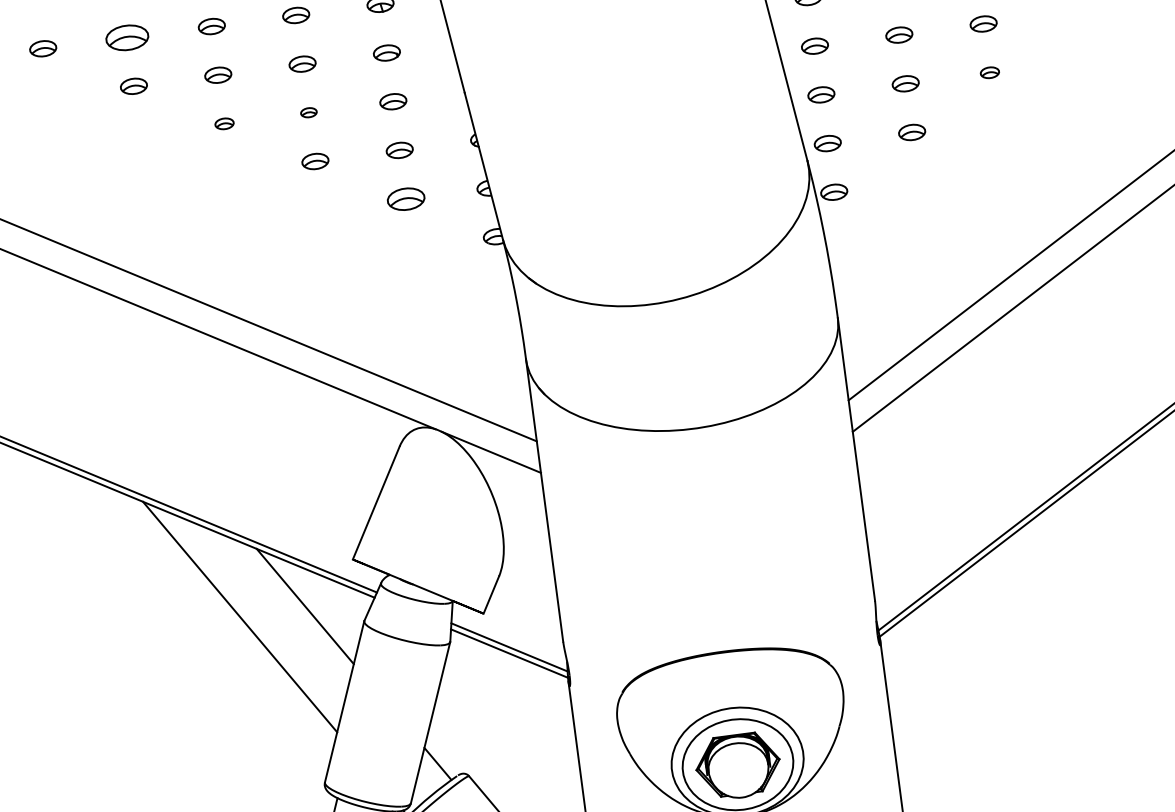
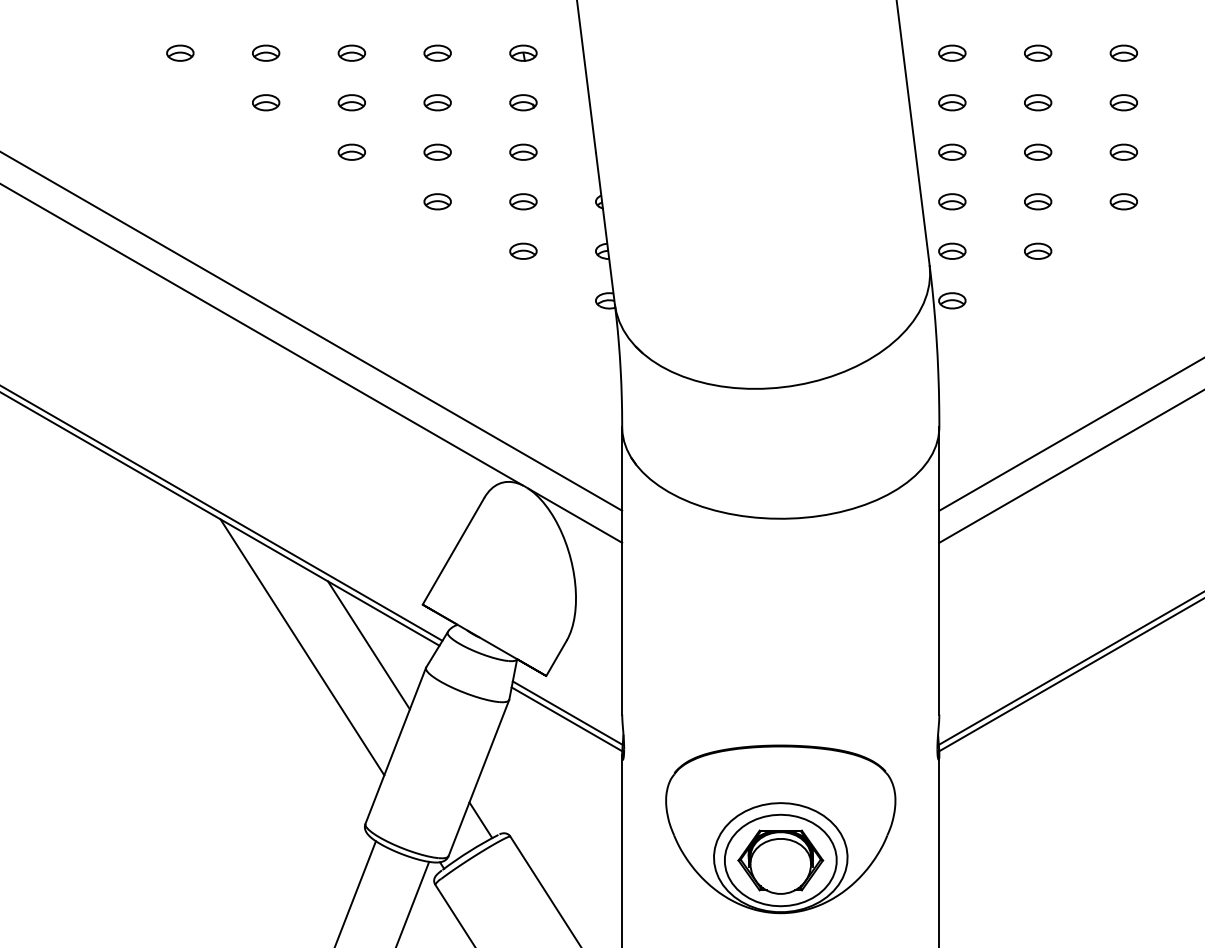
part: (127, 36) -> (266, 52), size x0.62
part: (989, 72) -> (1123, 201), size x1.43
part: (308, 112) -> (437, 151), size x1.67
part: (224, 123) -> (351, 151), size x1.43
part: (406, 198) -> (523, 250), size x0.71

